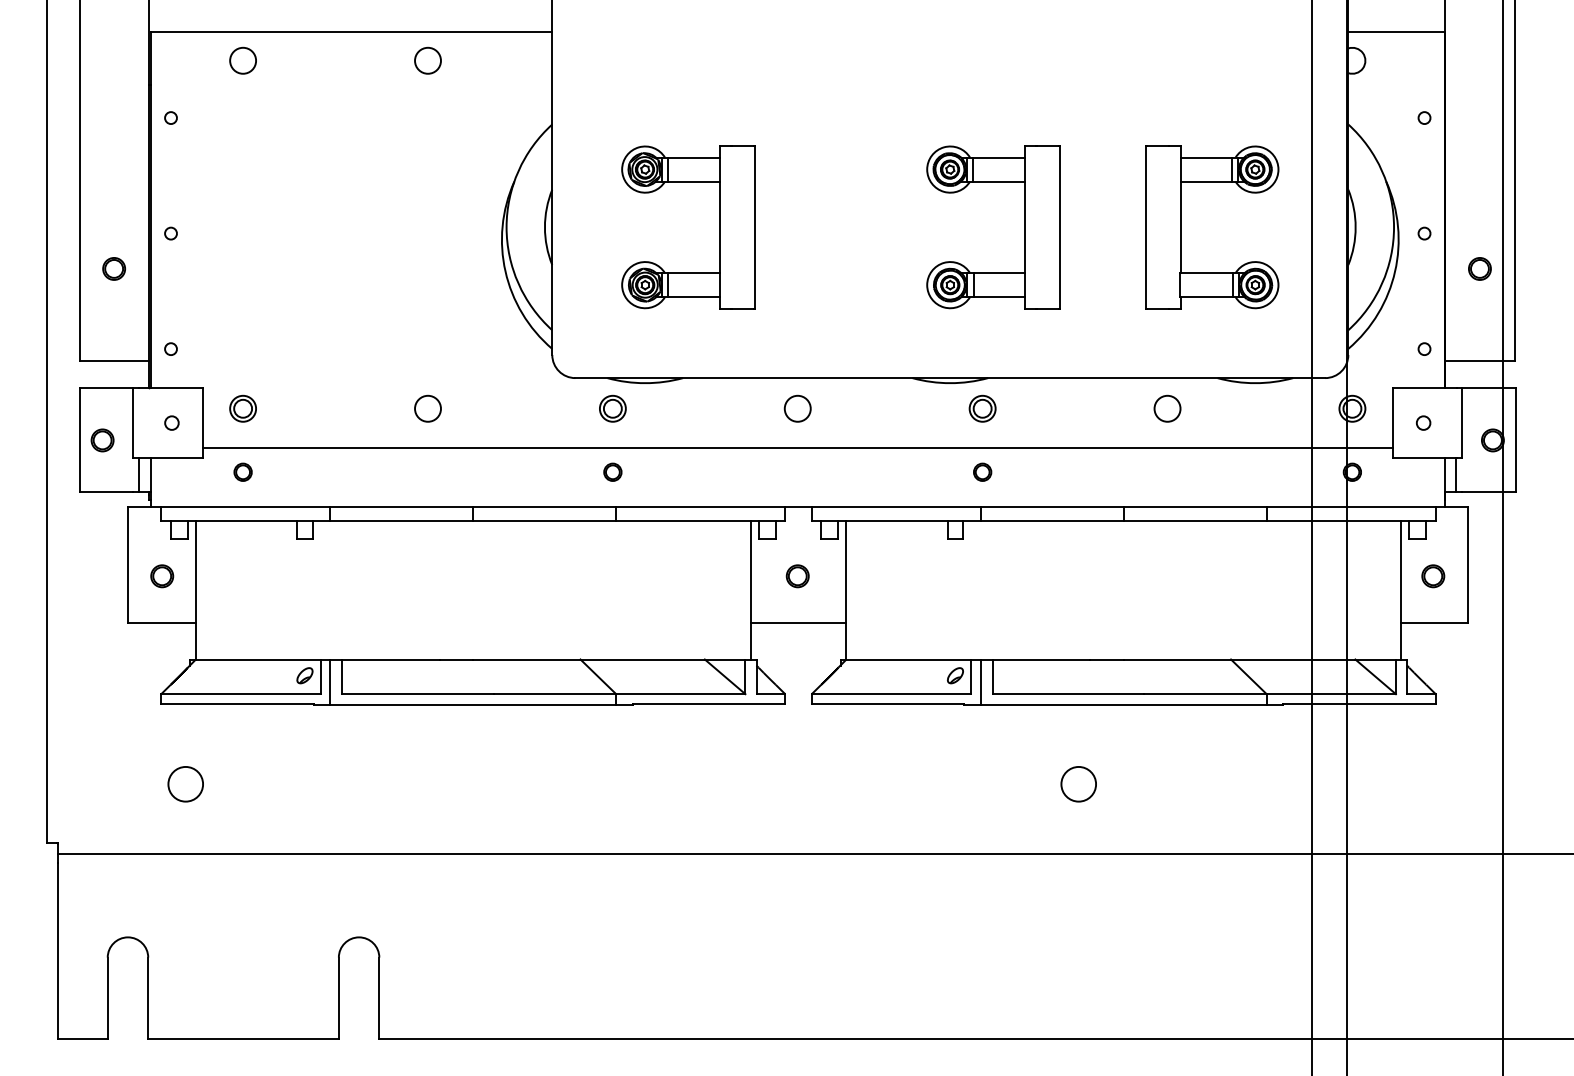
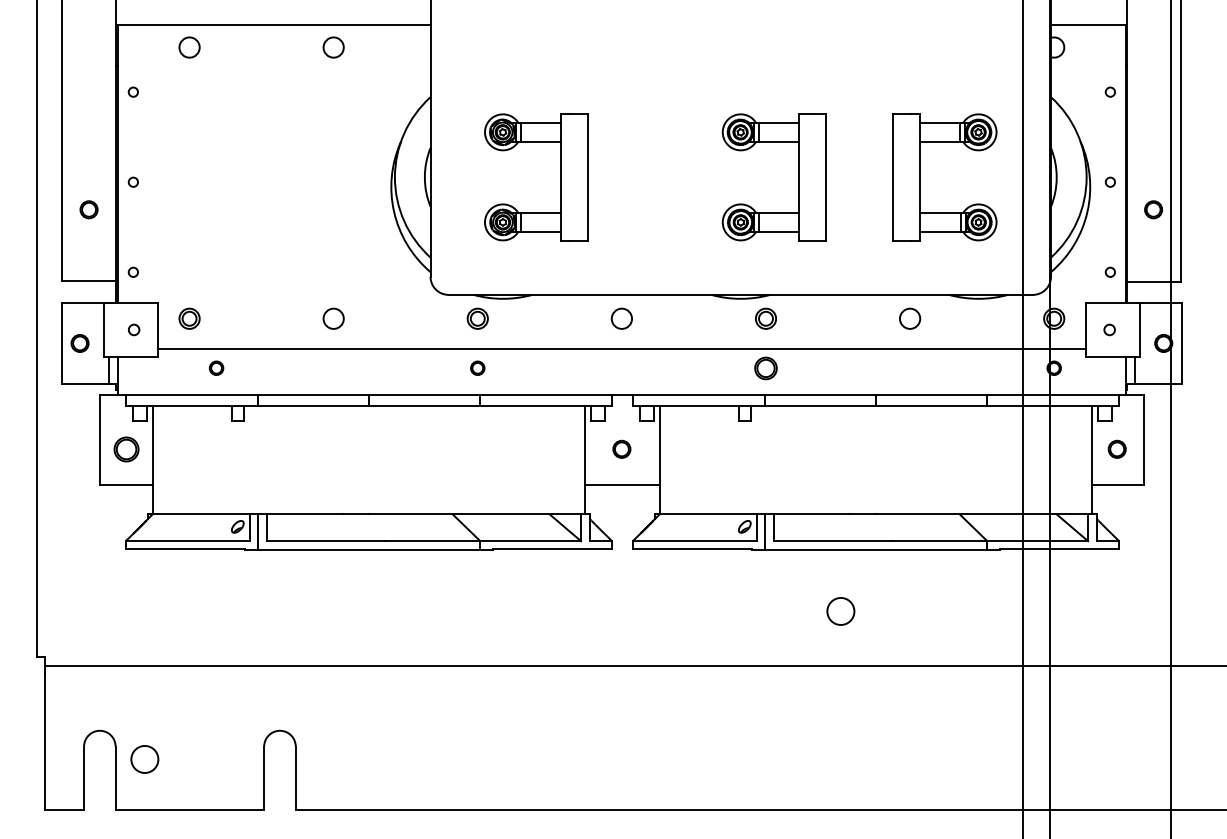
part: (243, 471) -> (216, 367), moved
circle: (982, 471) -> (765, 367), size x1.6
part: (162, 575) -> (126, 448), size x1.4
circle: (185, 784) -> (144, 759), moved

